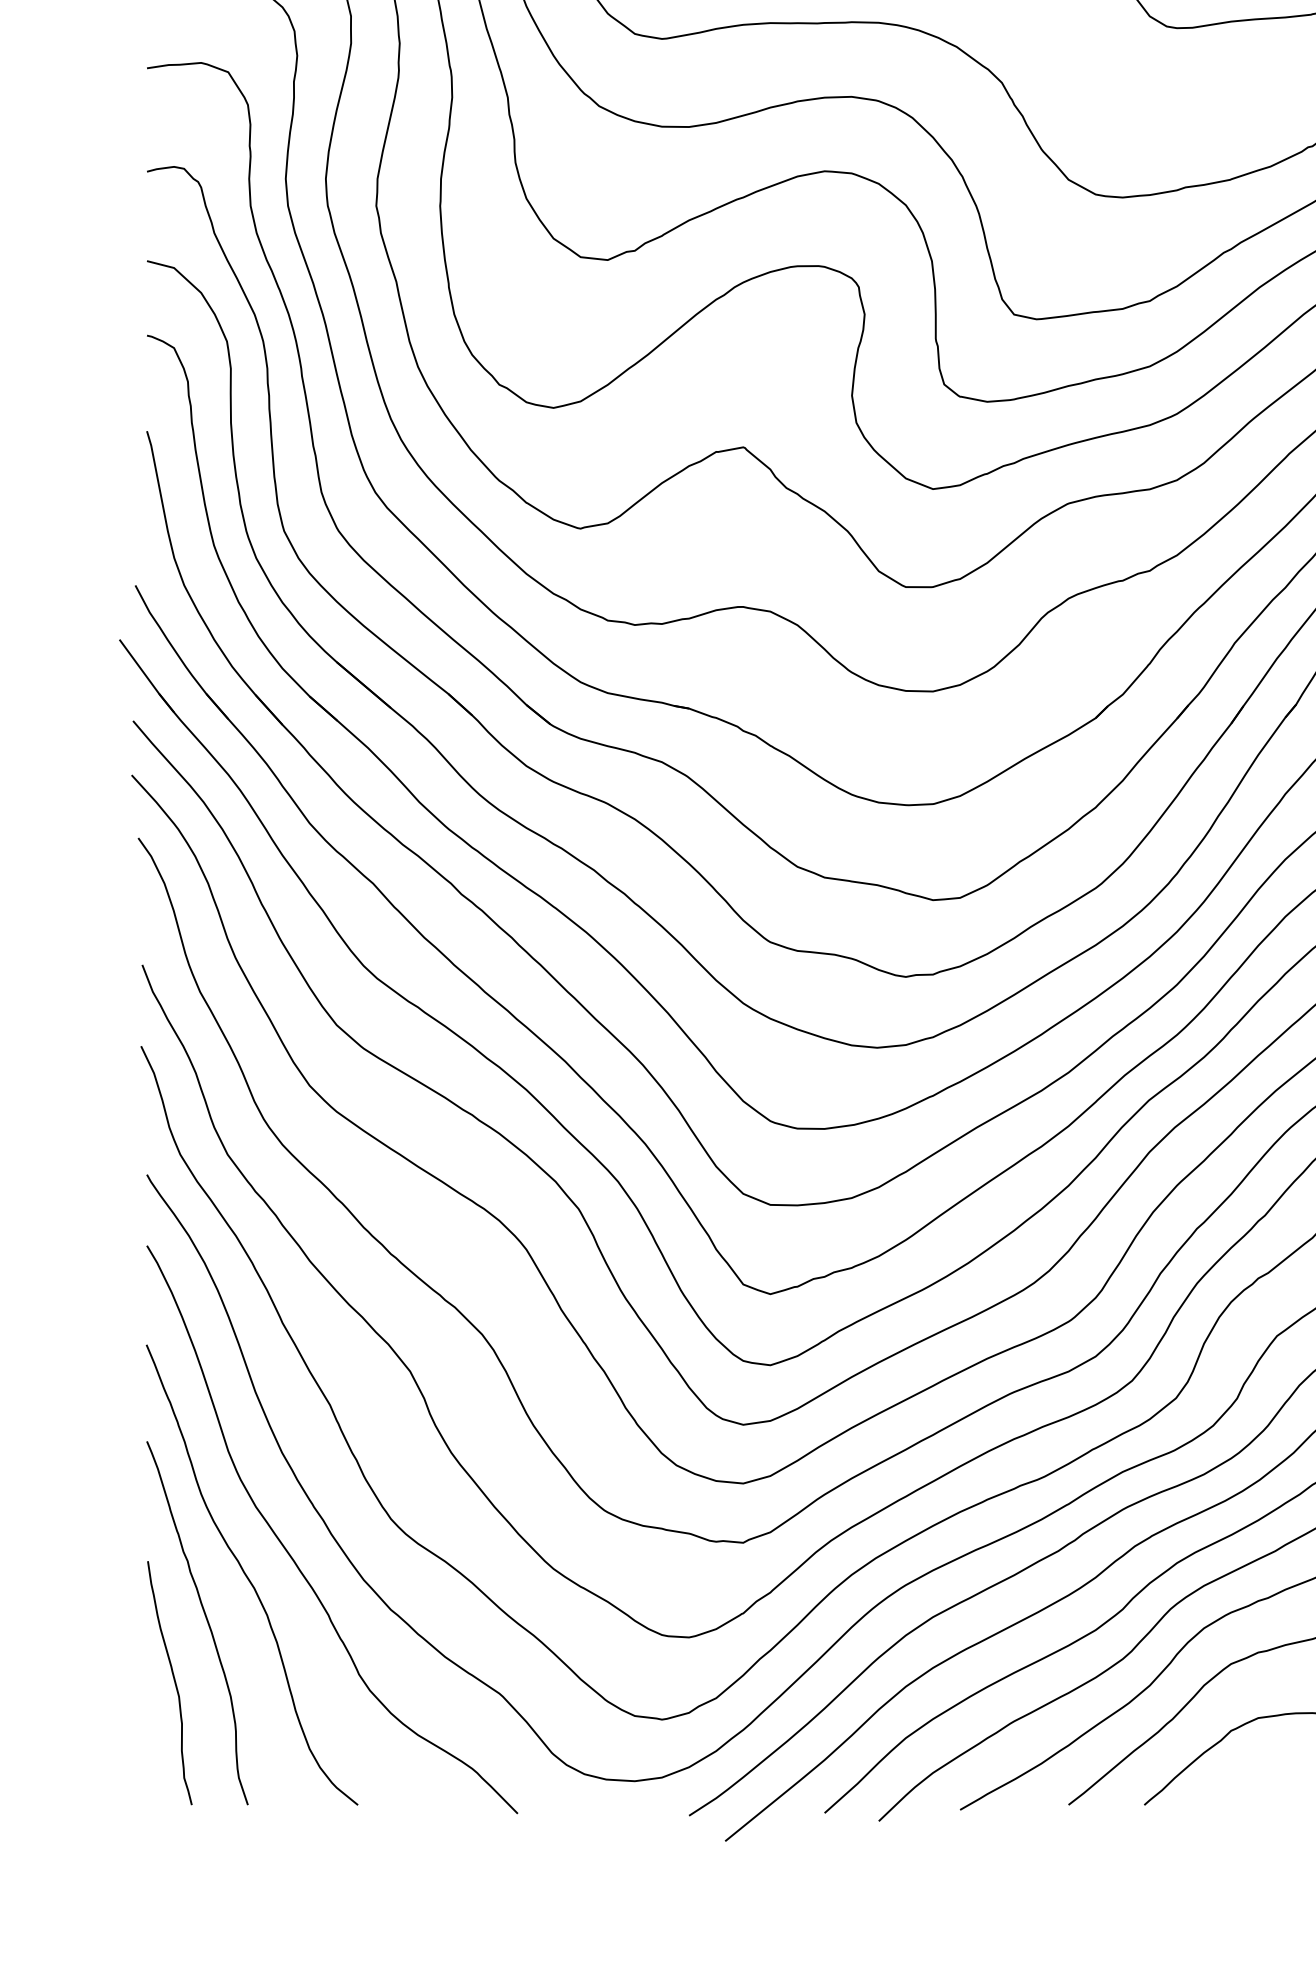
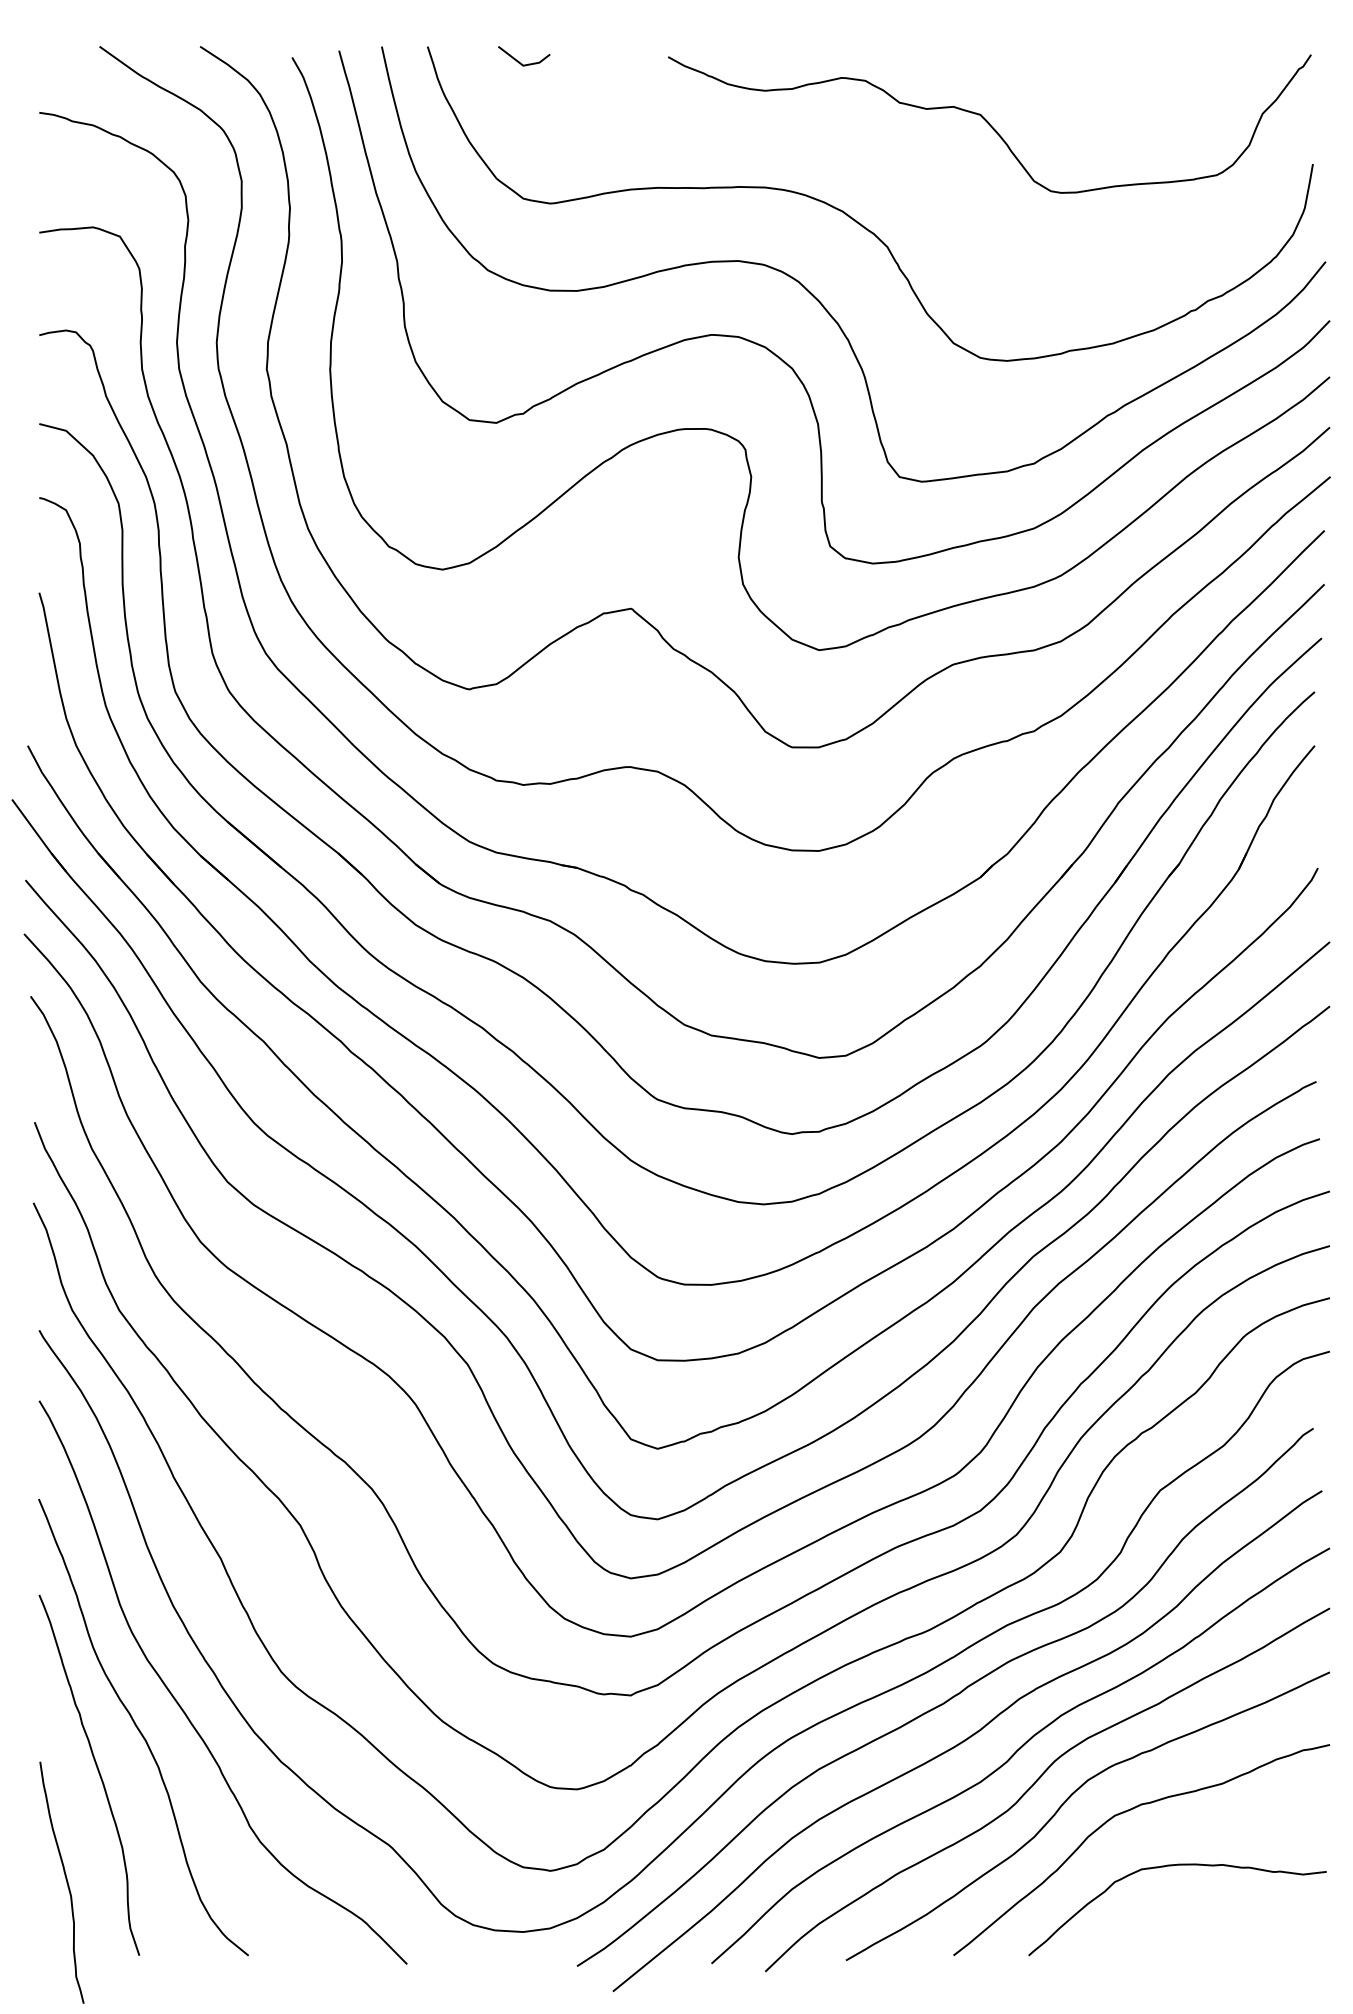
curve: (173, 1679) -> (65, 1879), moved

